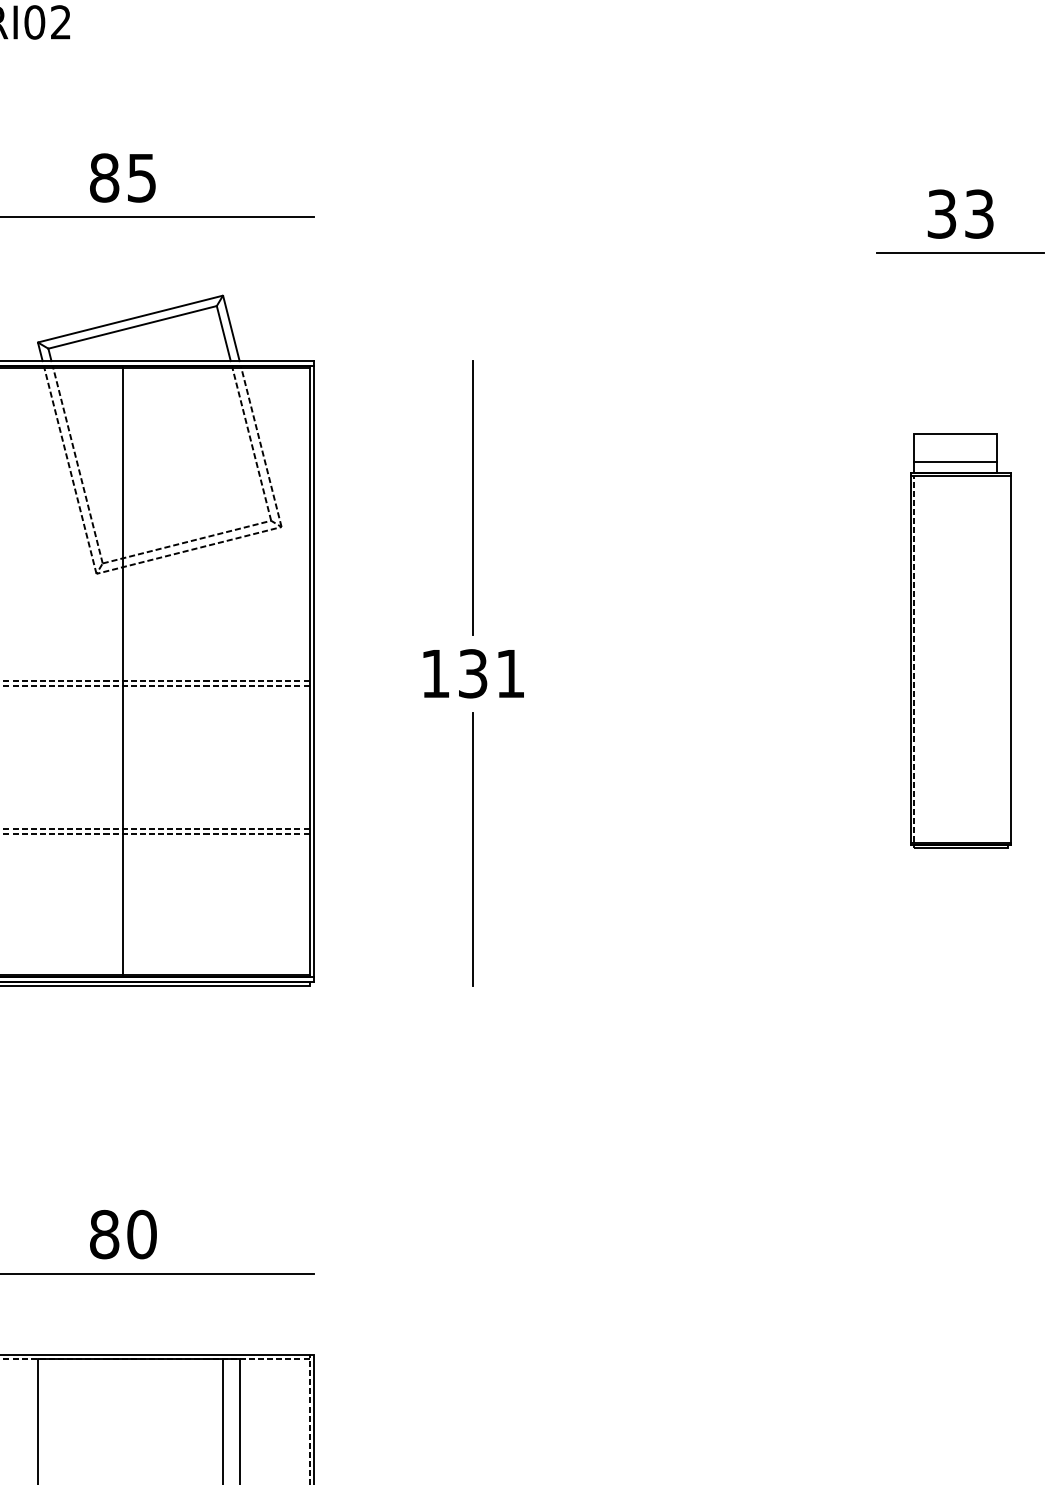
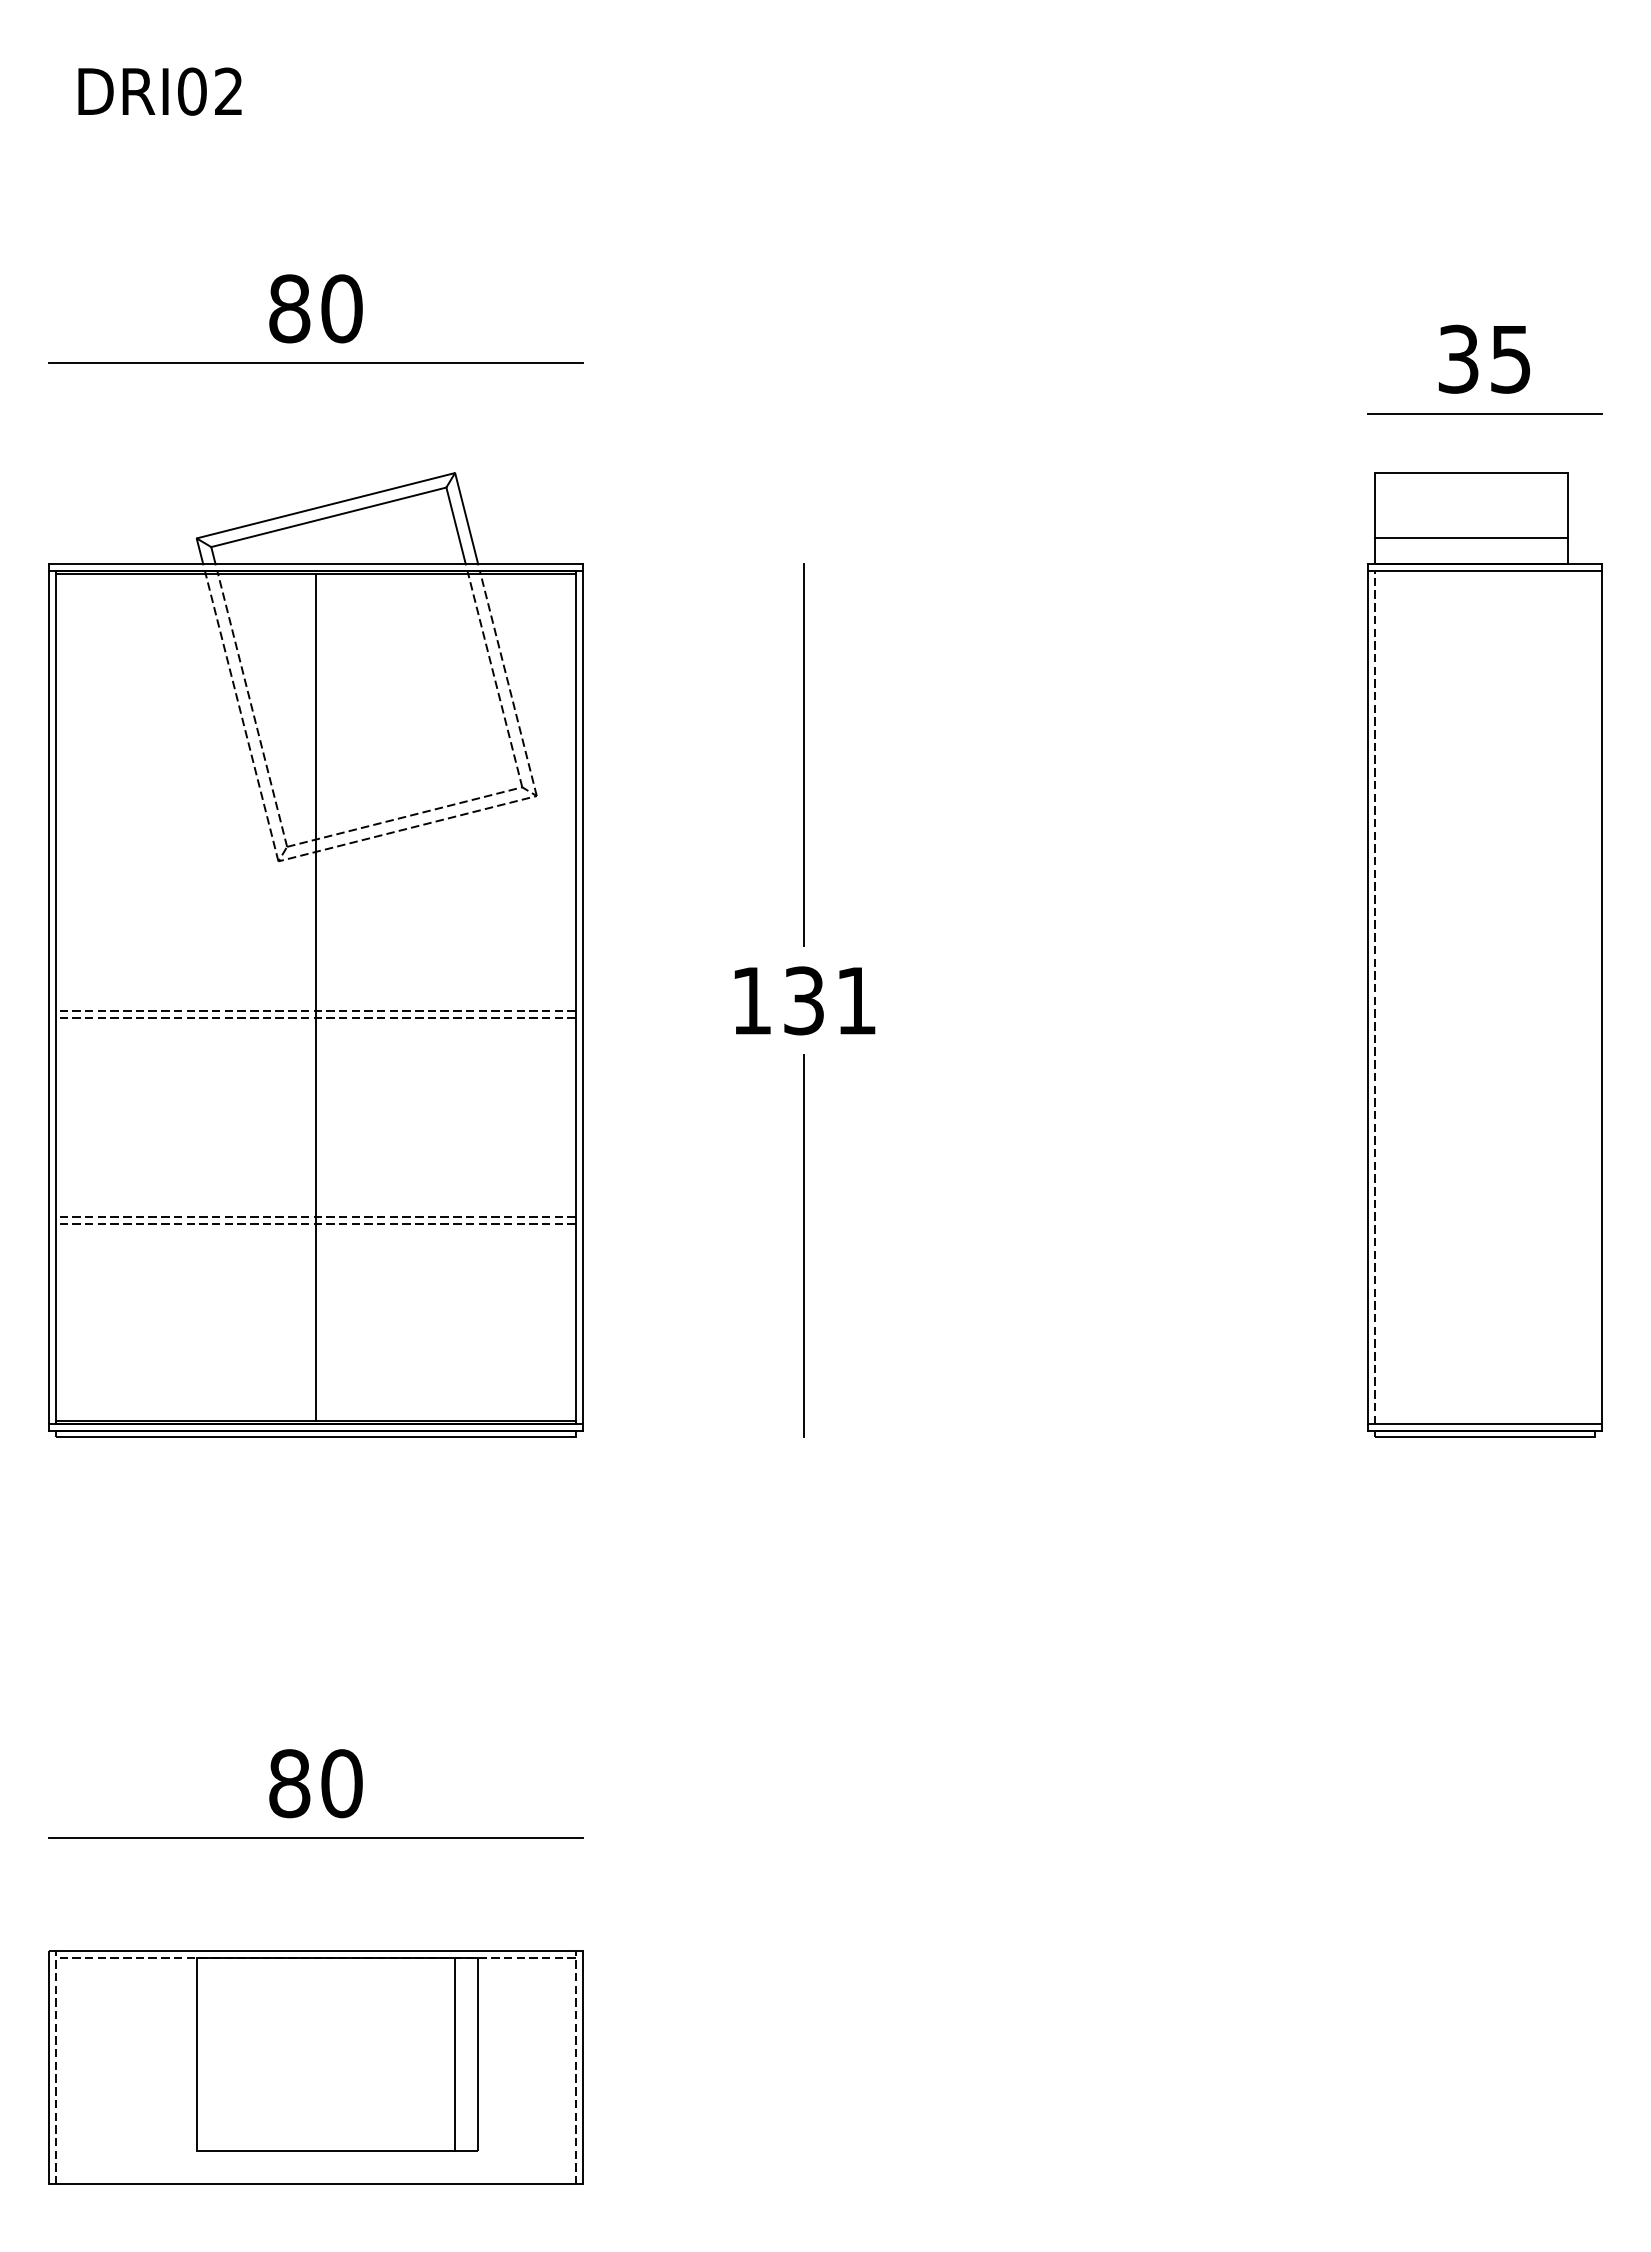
text: (141, 177) -> (341, 308), 85 -> 80
text: (979, 213) -> (1510, 358), 33 -> 35
part: (960, 640) -> (1484, 954), size x1.67

